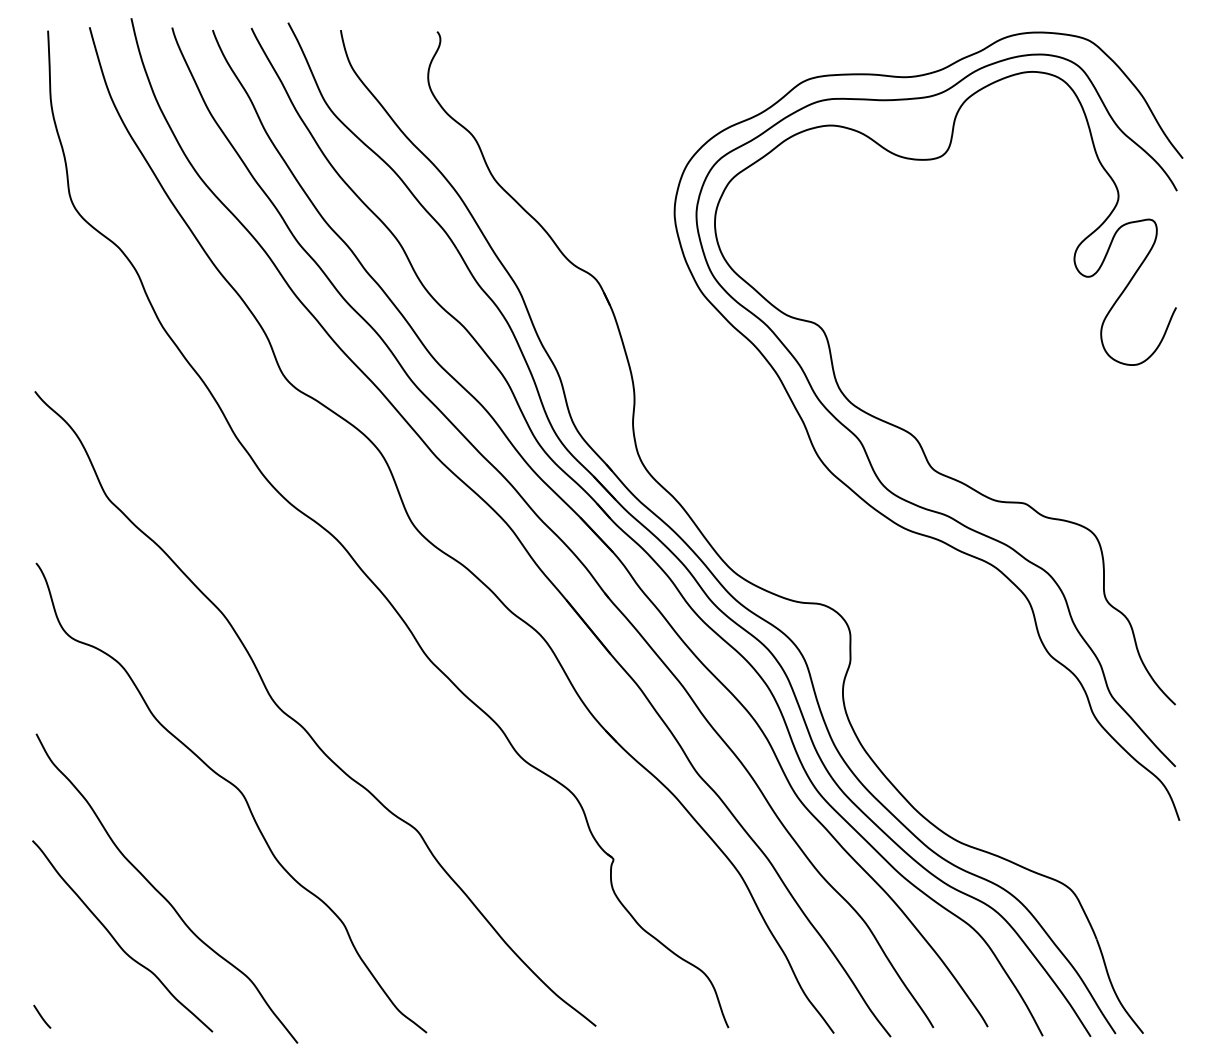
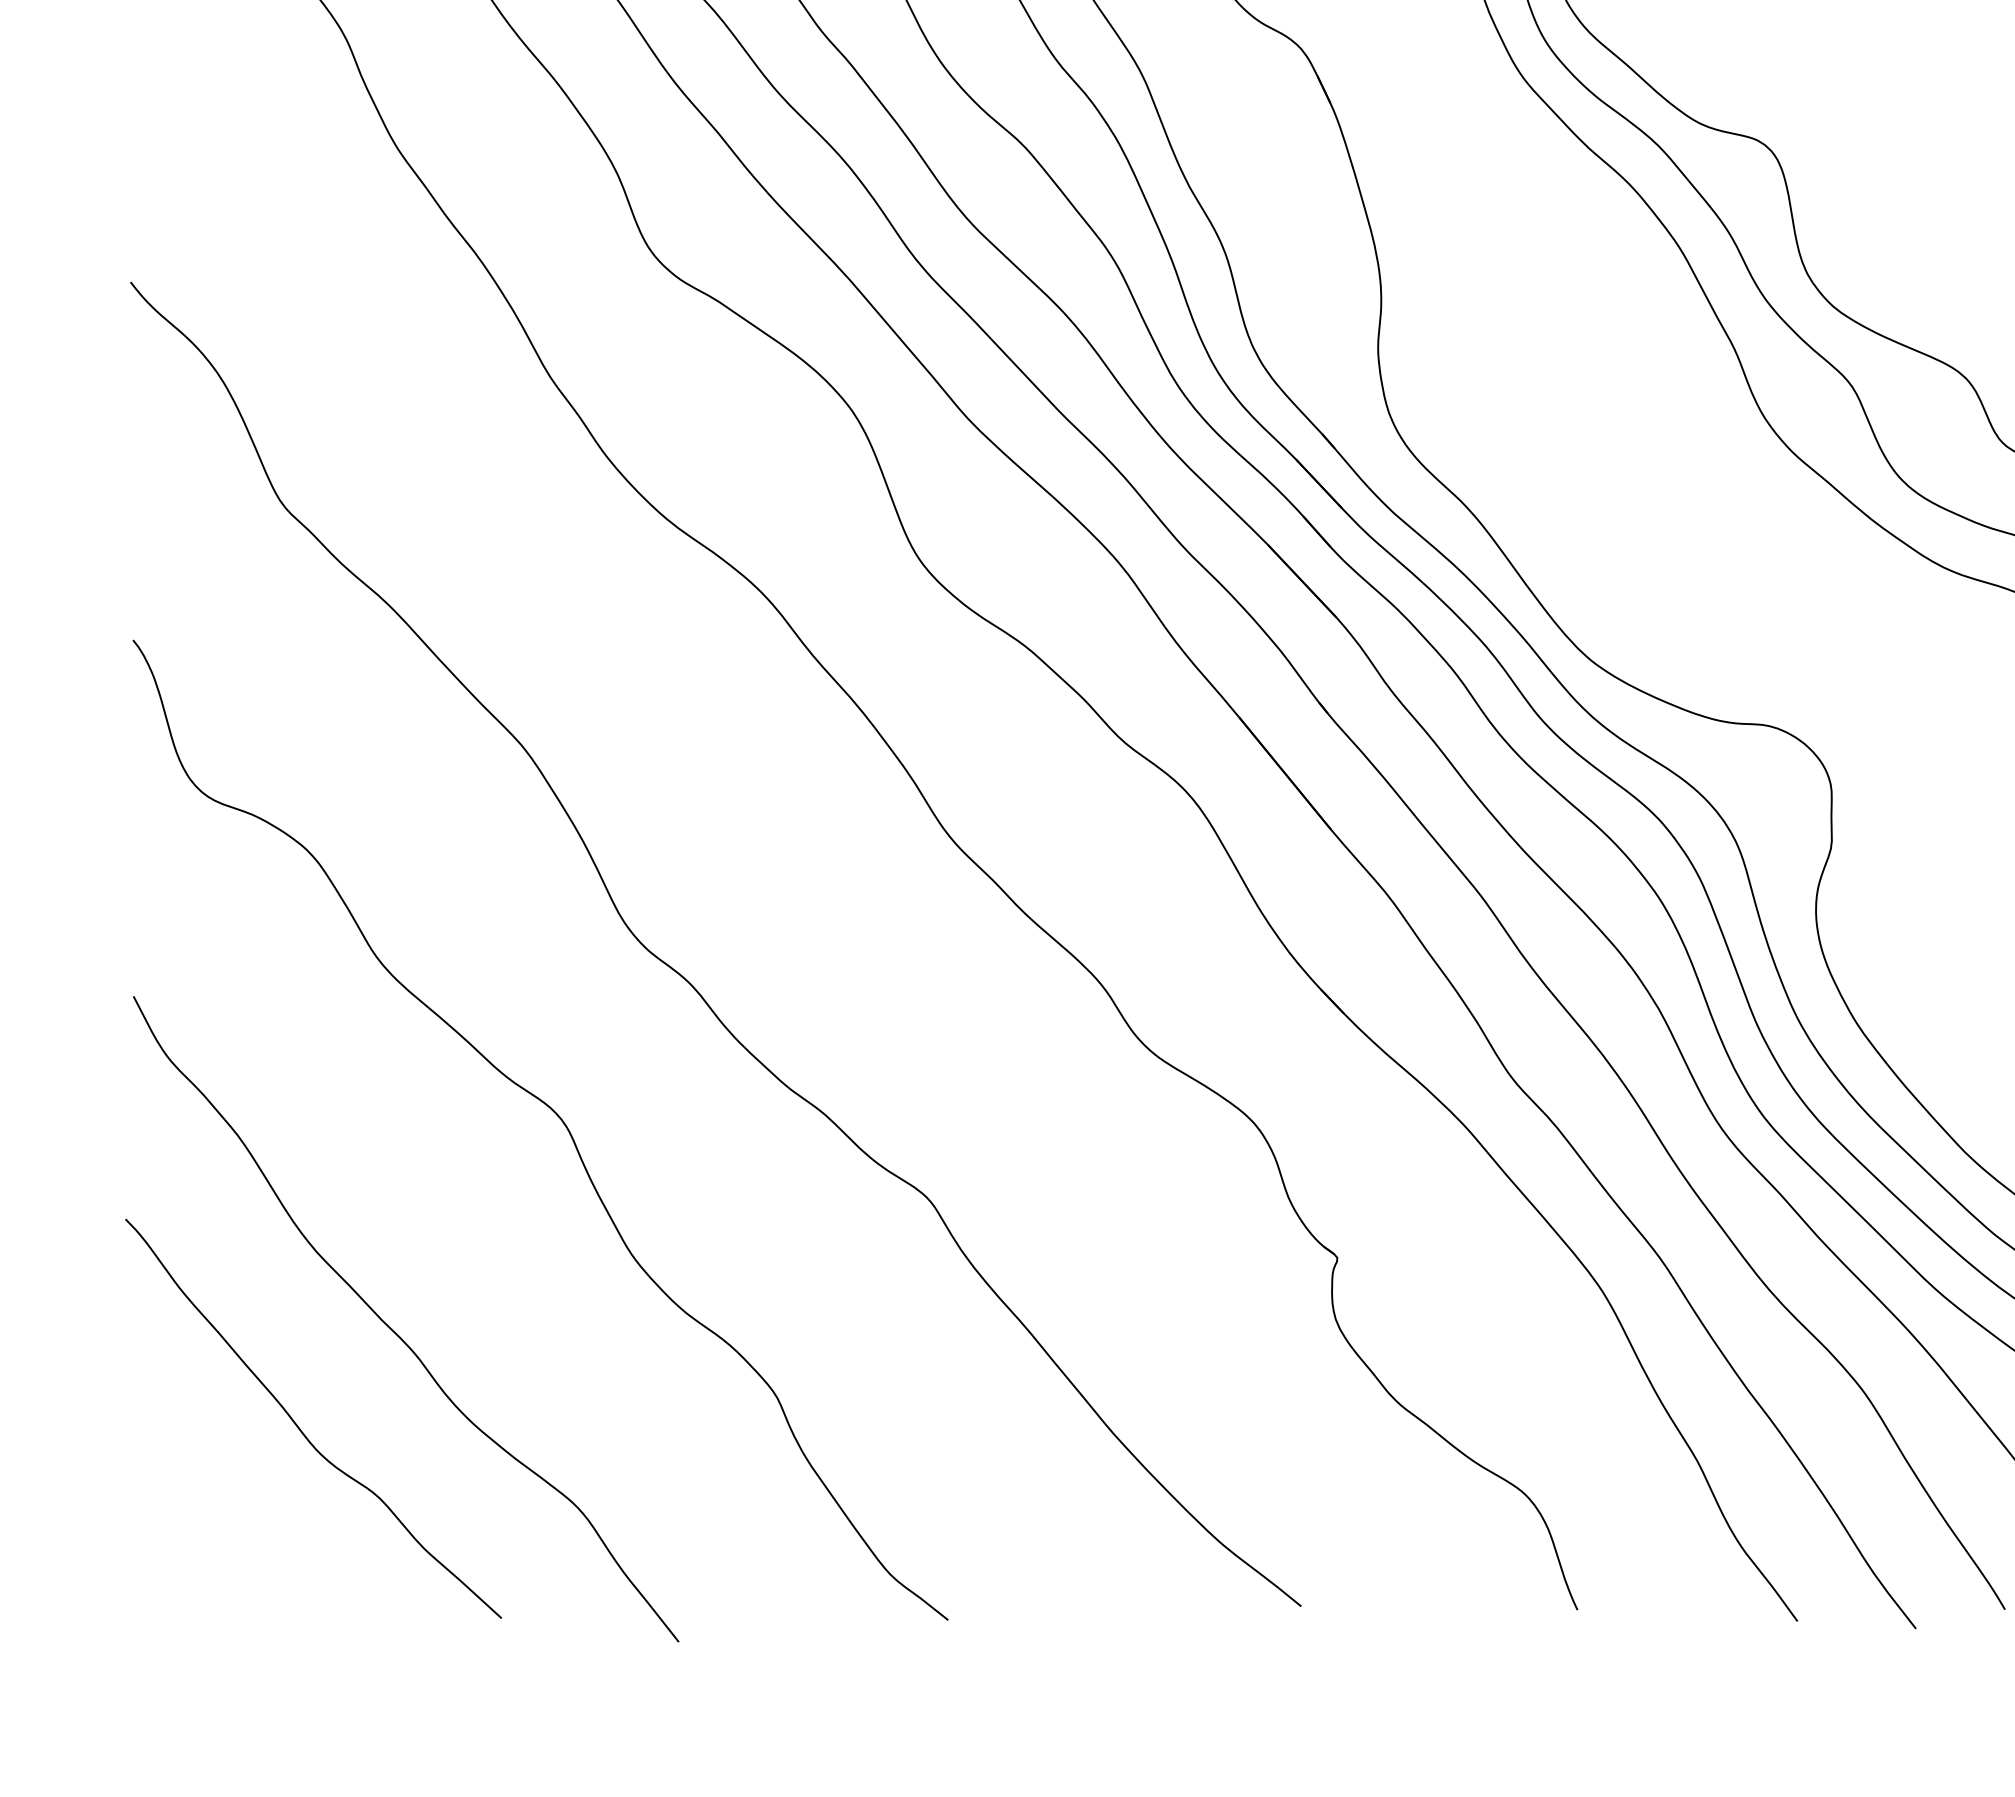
line: (42, 1016) -> (146, 1585), removed

